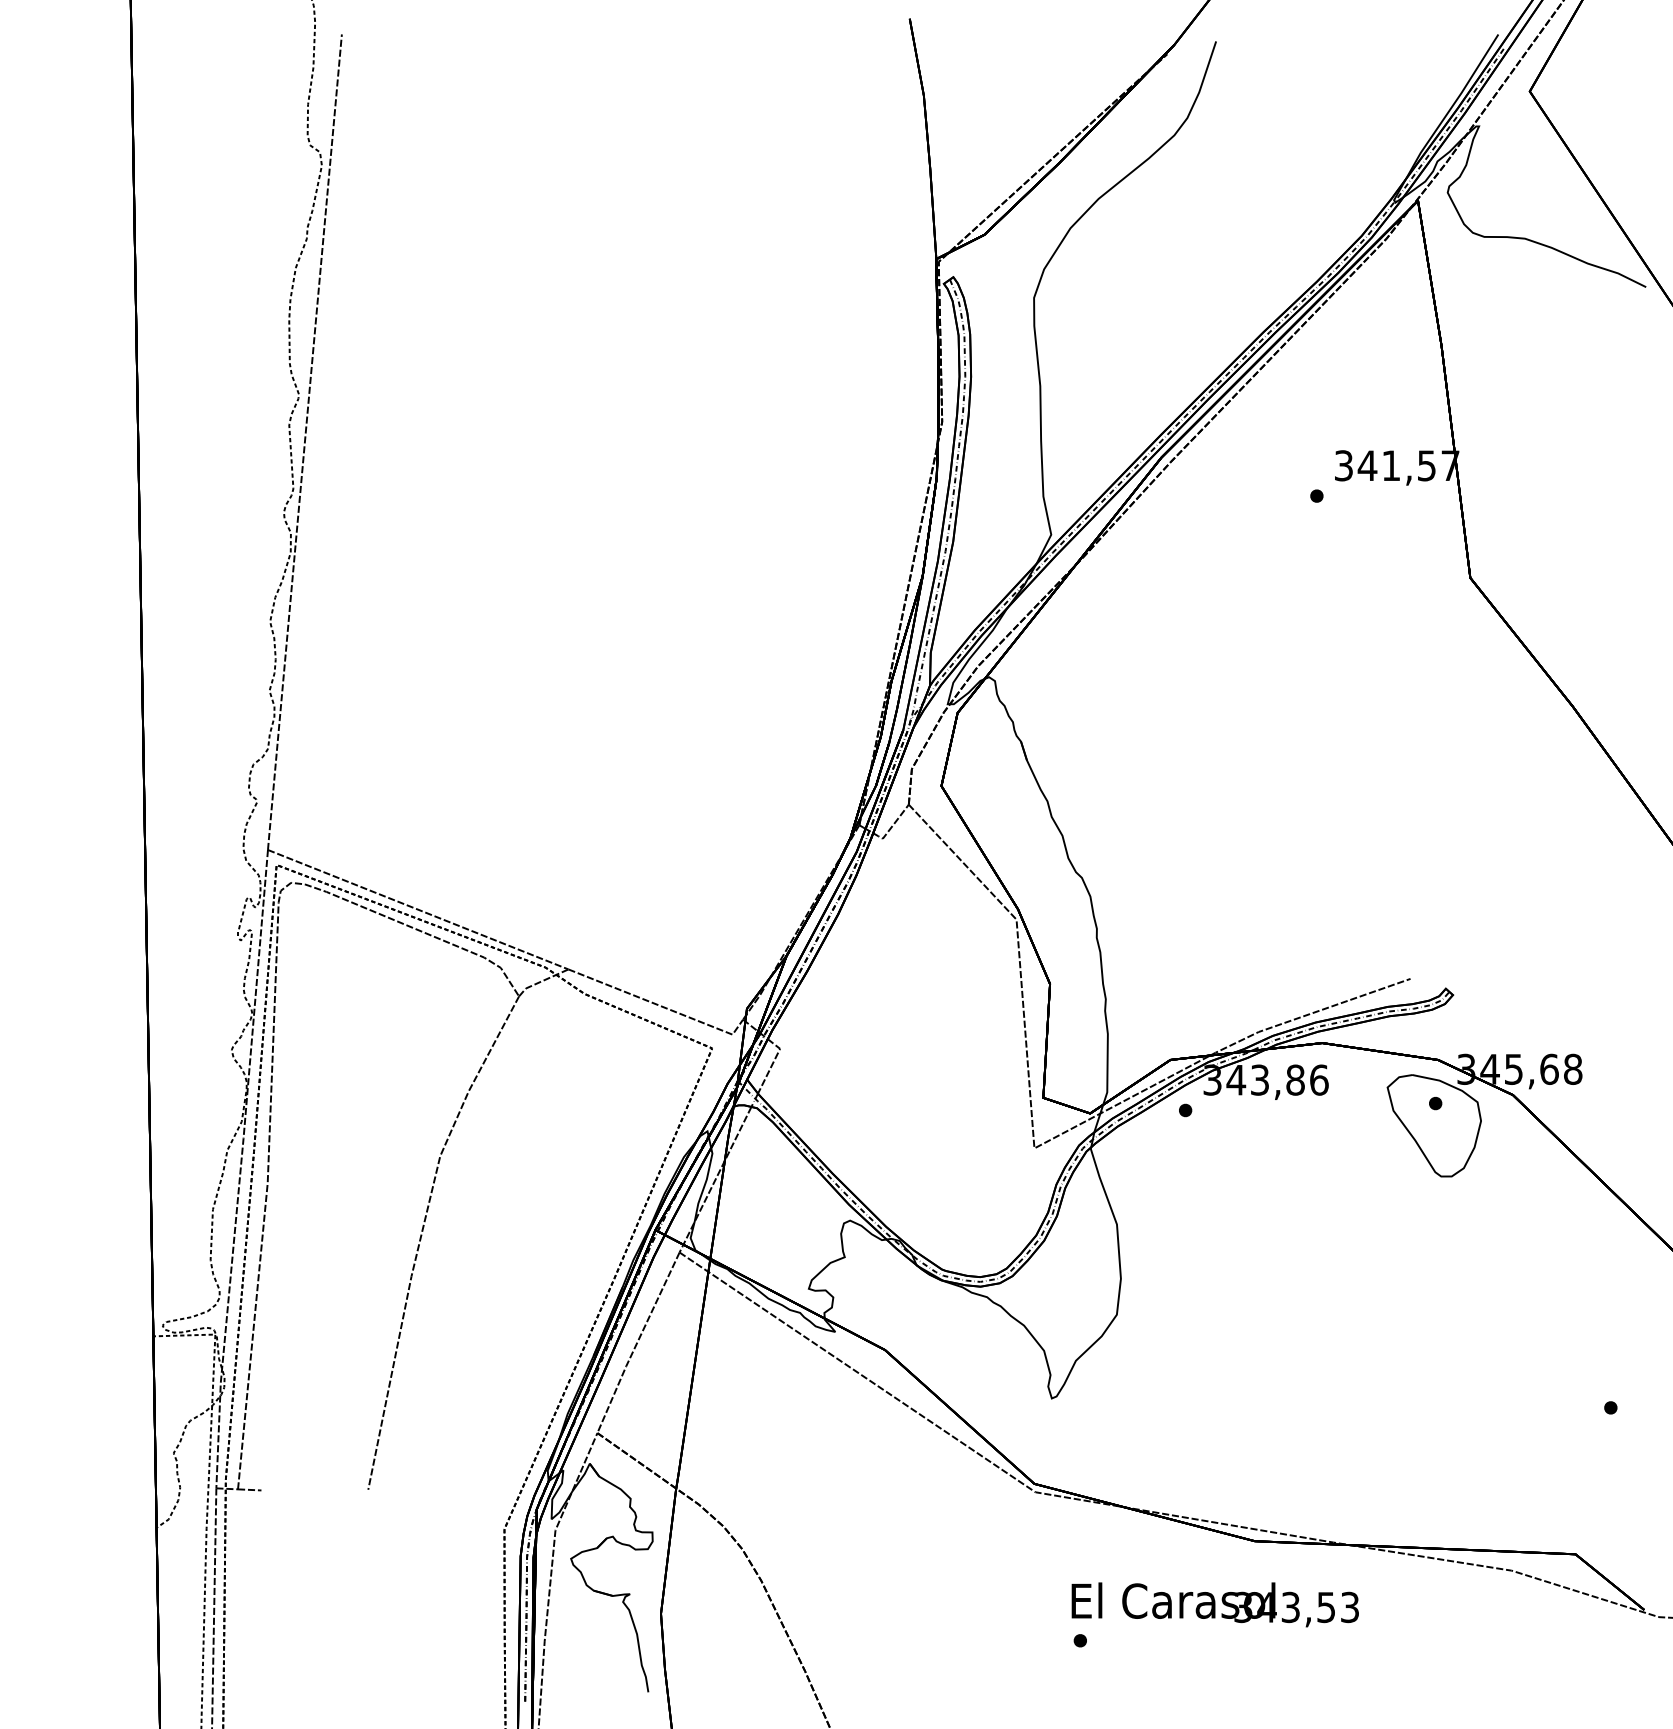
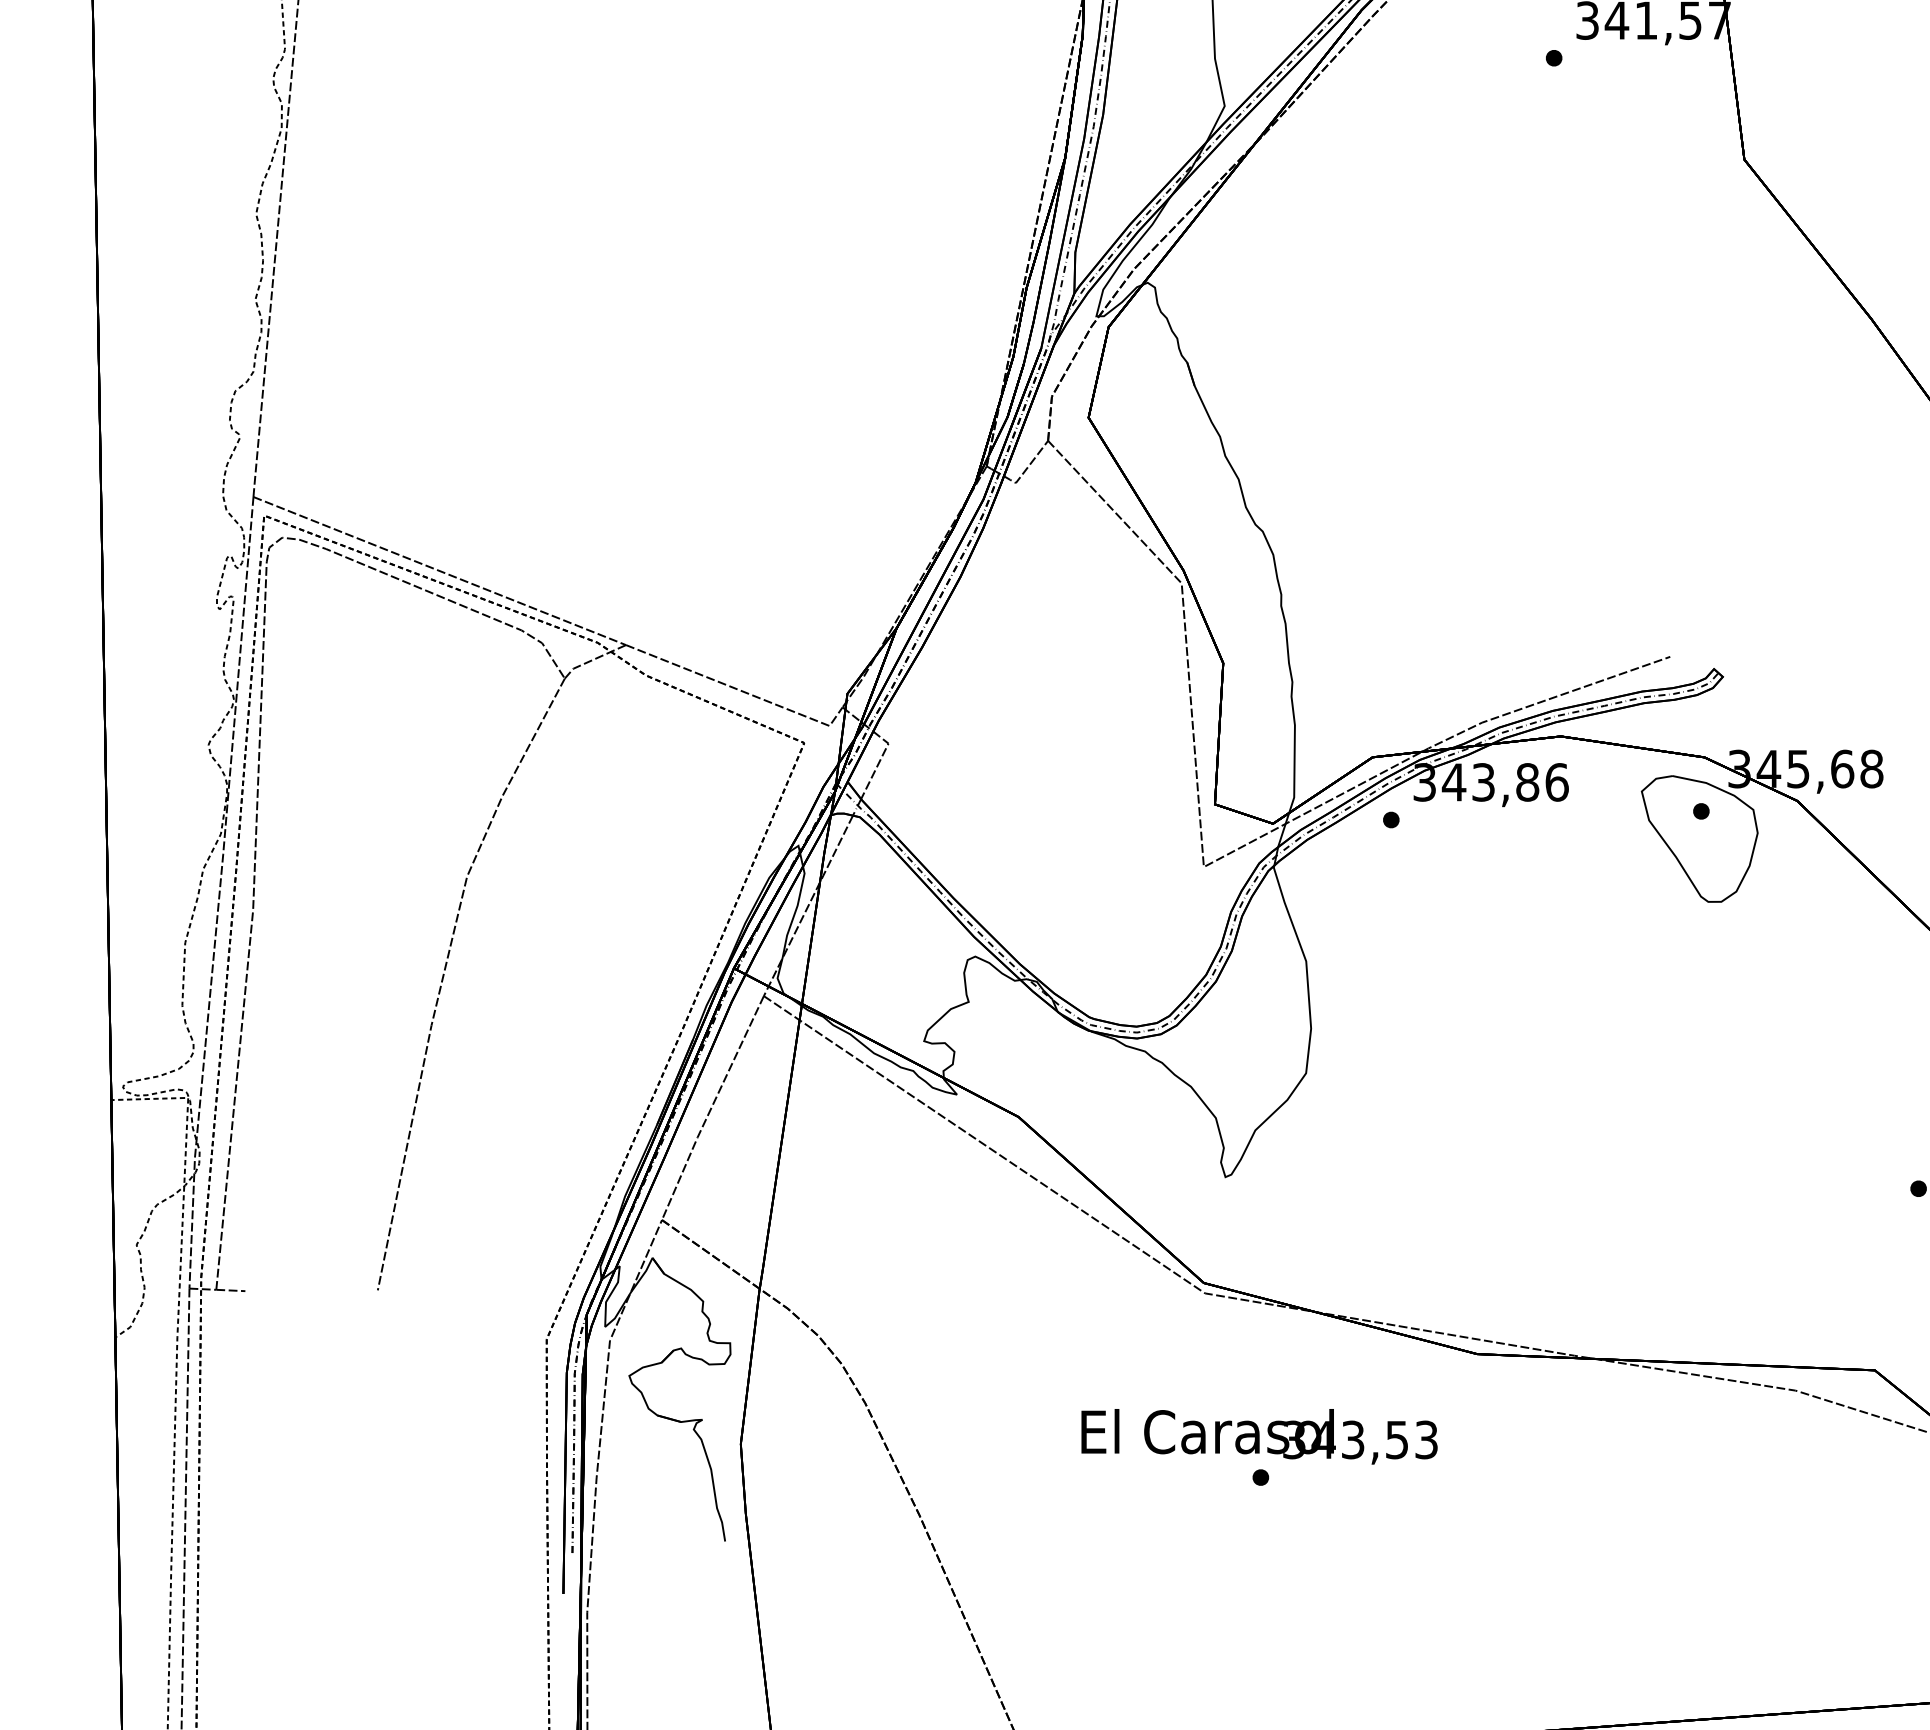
text: (1214, 1604) -> (1258, 1436), moved

